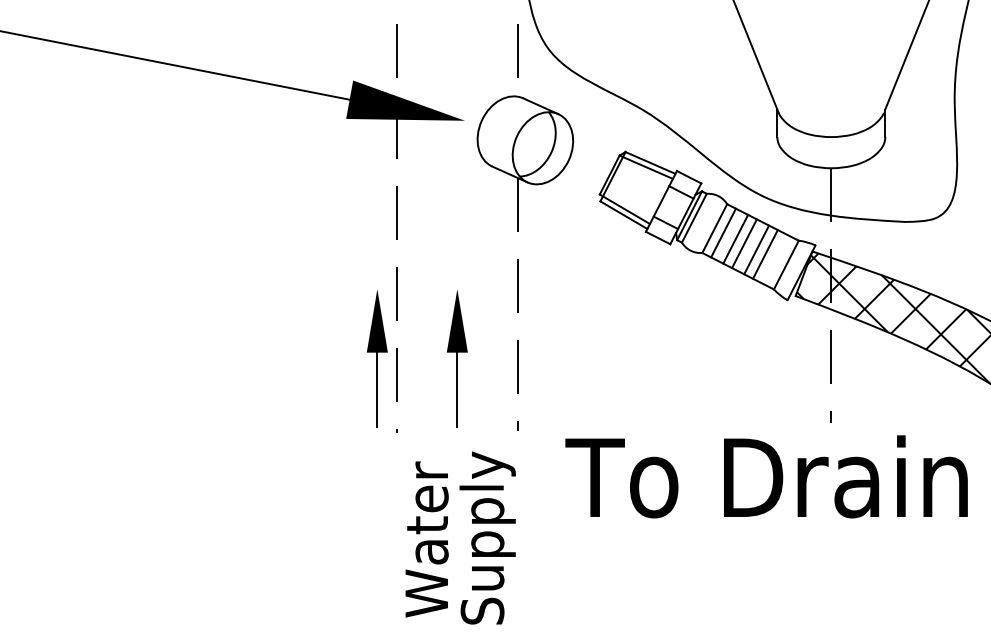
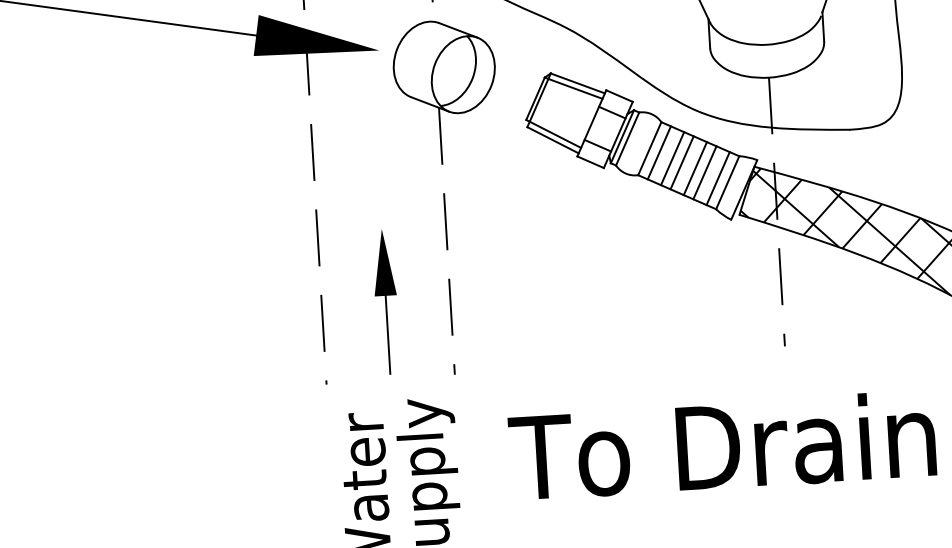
line: (777, 260) -> (718, 178), added
part: (377, 358) -> (301, 307), removed
text: (766, 476) -> (722, 445), moved

